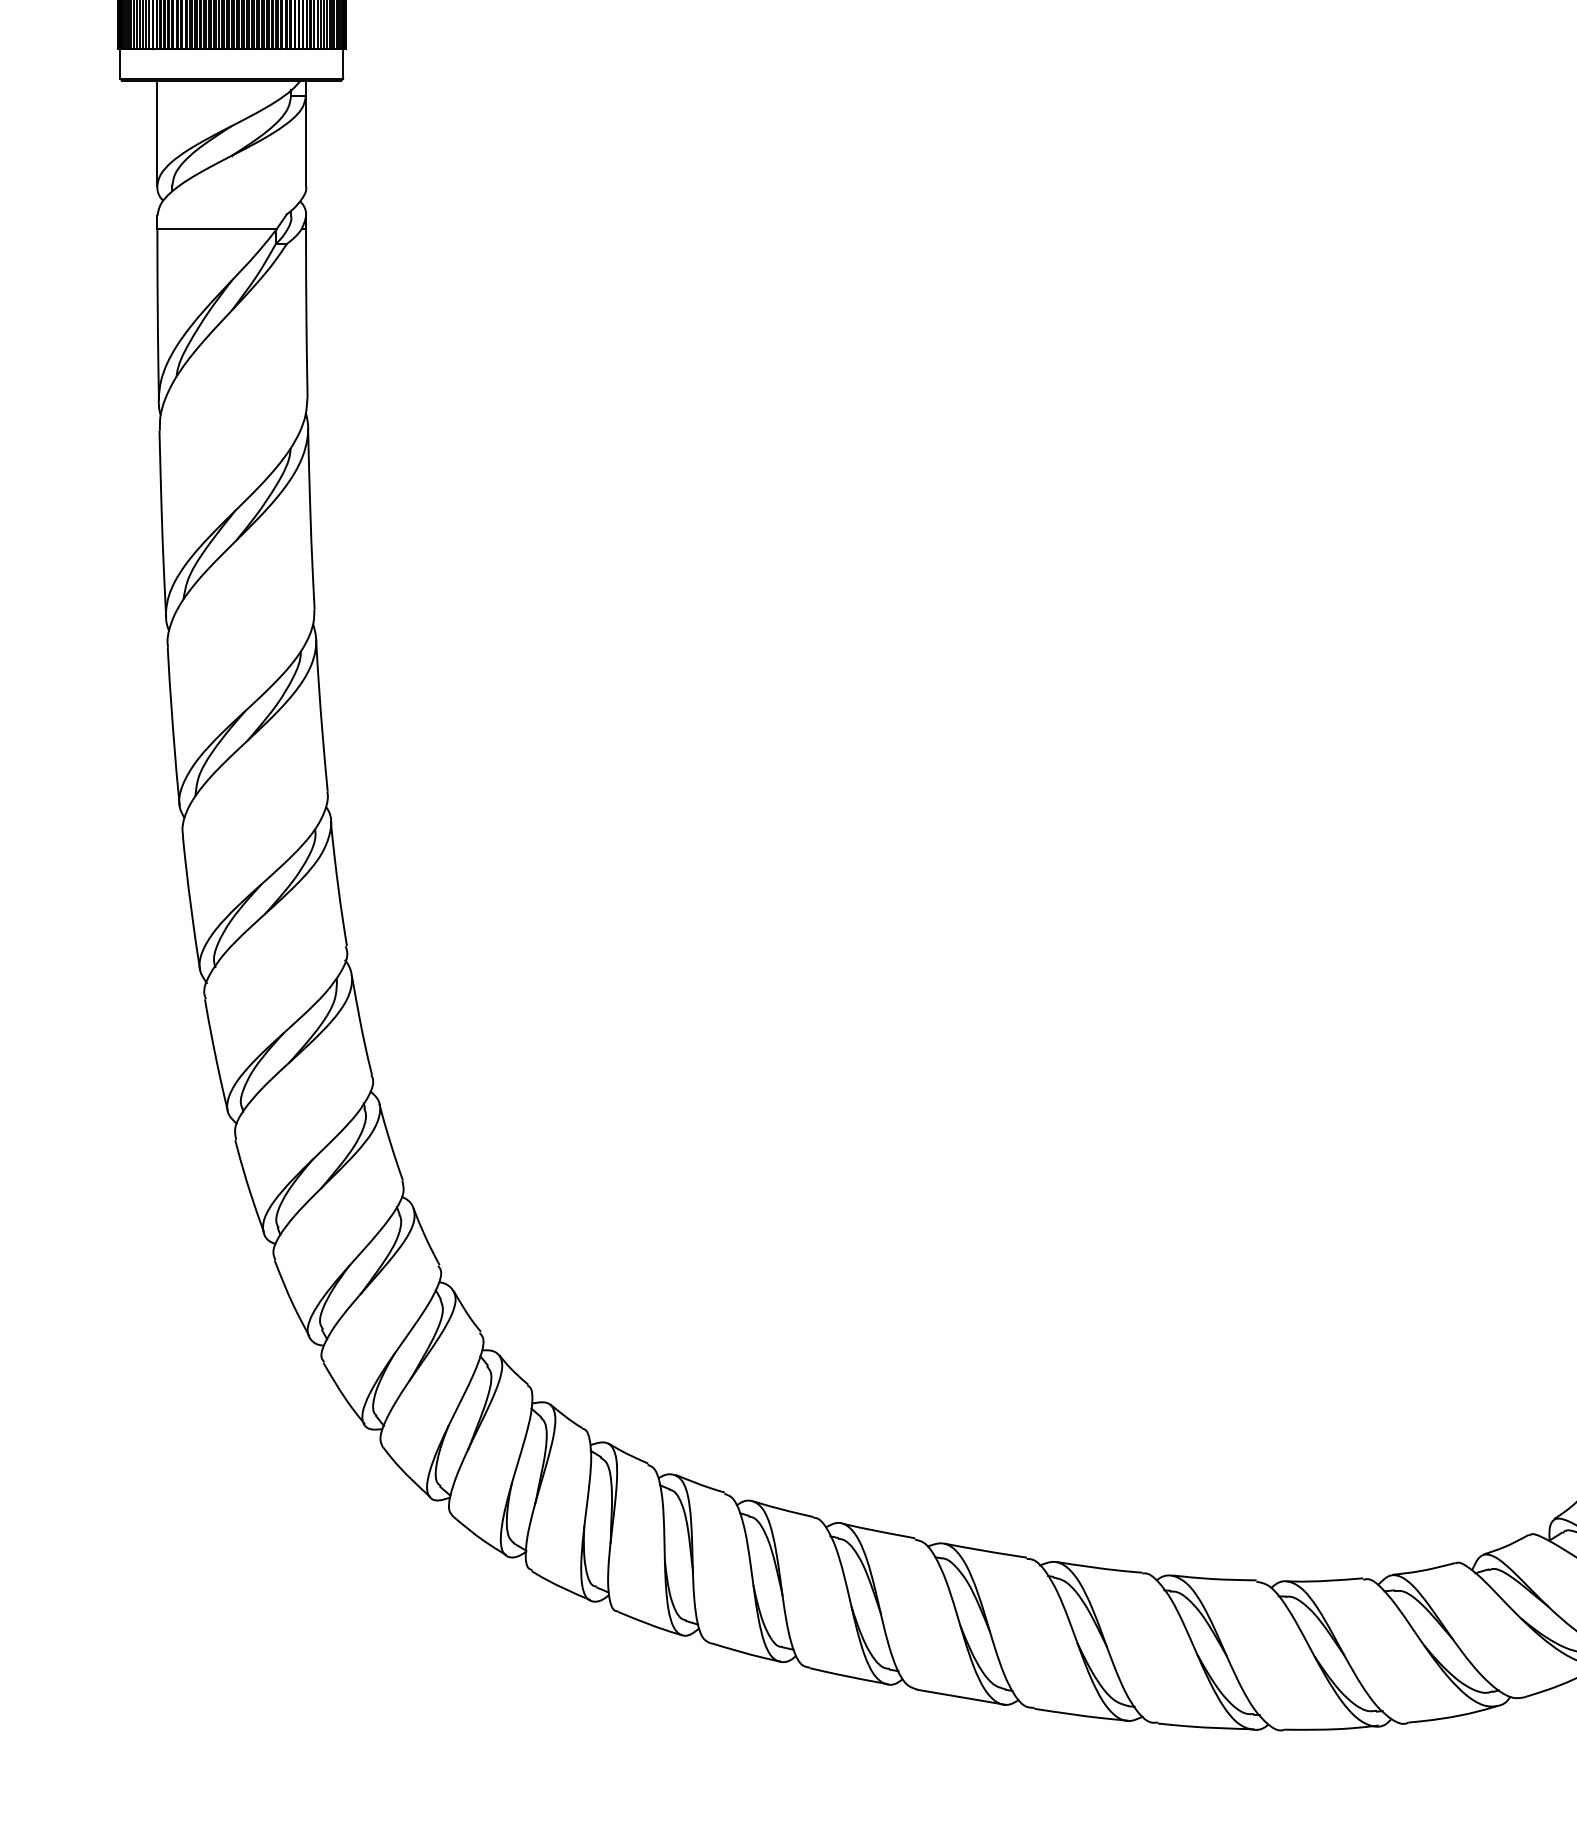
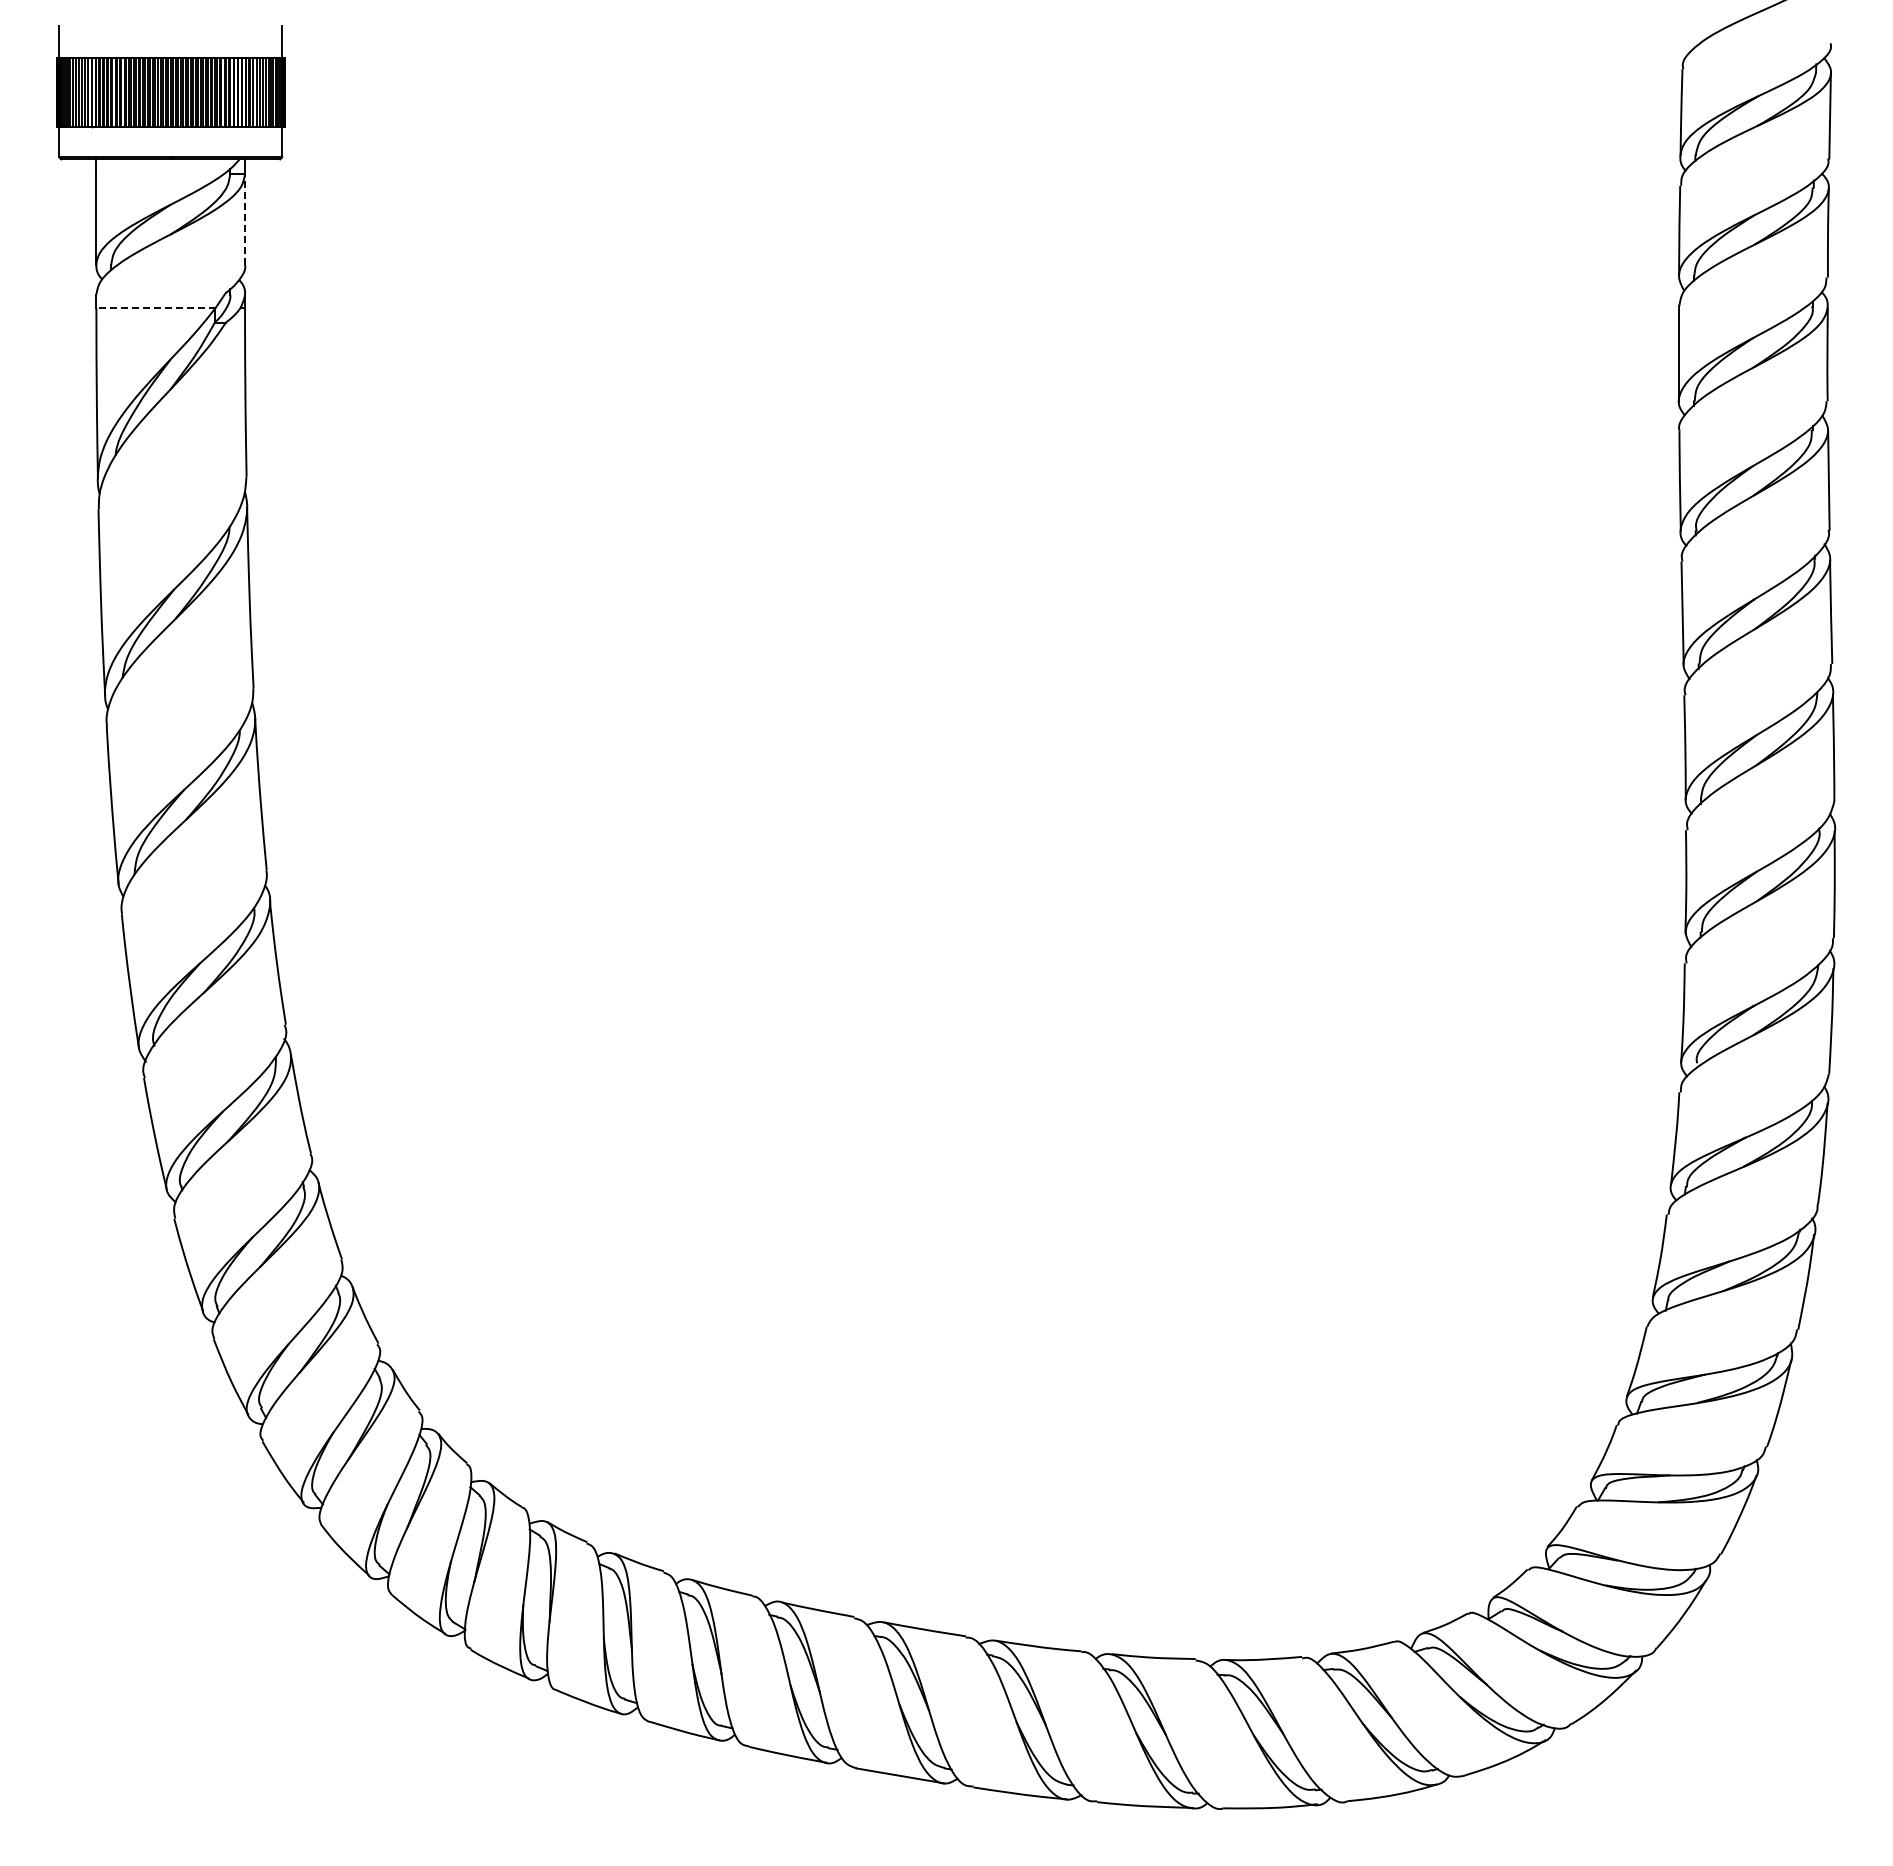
line: (306, 140) -> (245, 219), solid -> dashed
line: (217, 229) -> (156, 308), solid -> dashed

